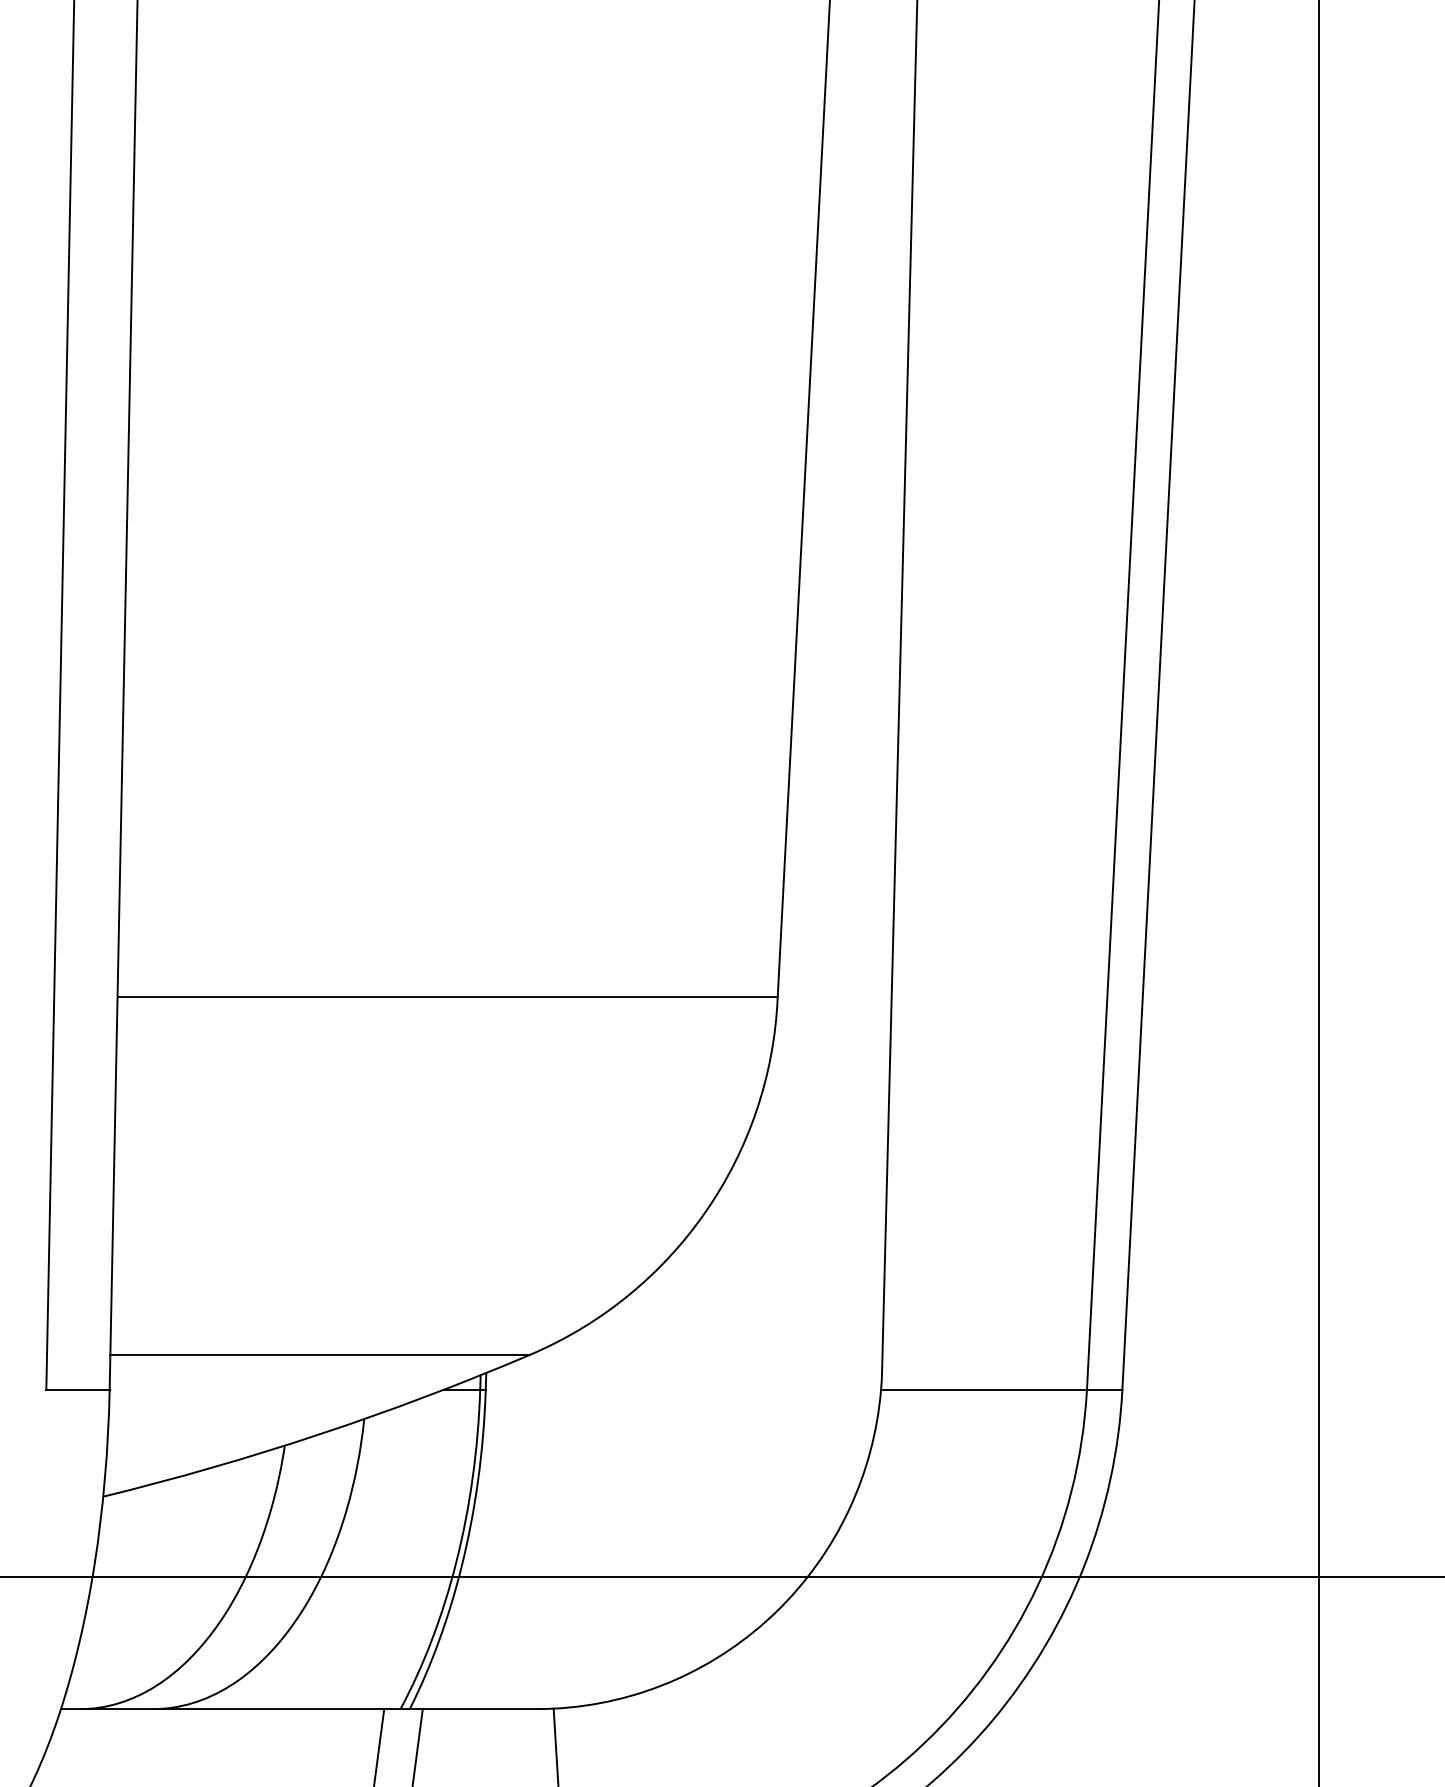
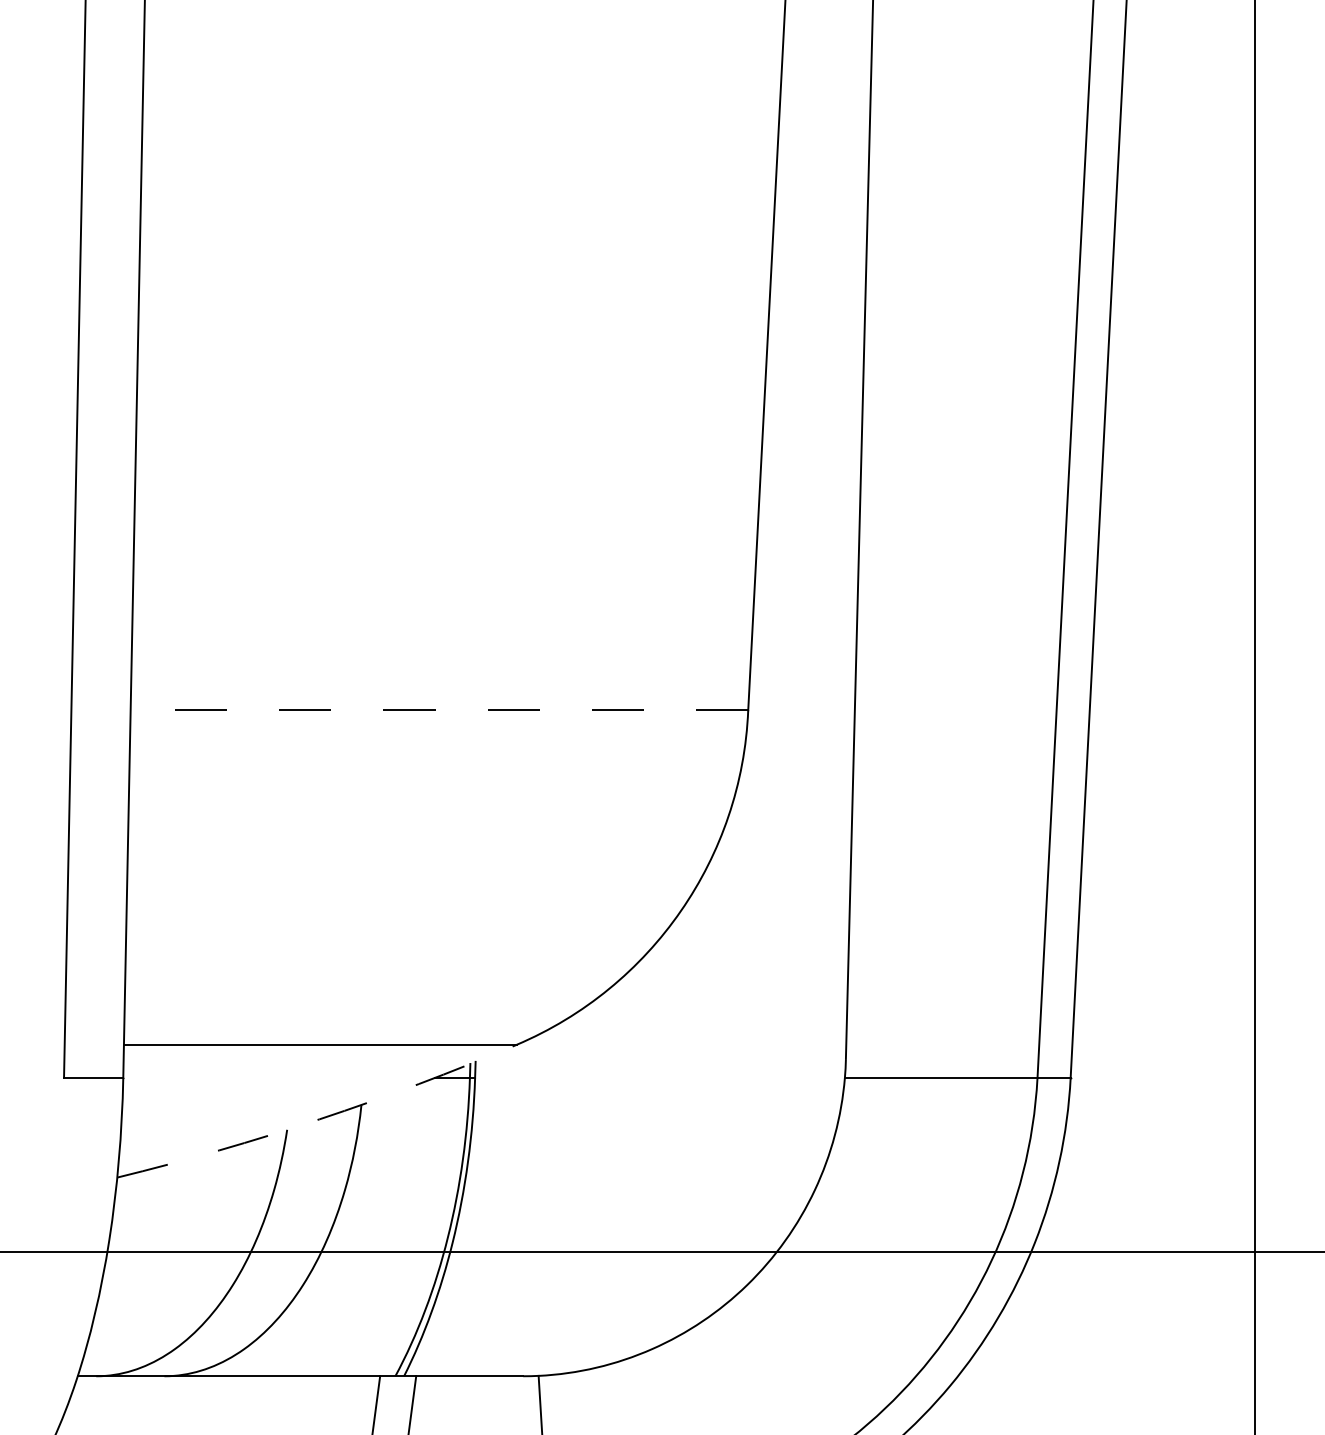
line: (447, 997) -> (439, 710), solid -> dashed
arc: (319, 1434) -> (319, 1119), solid -> dashed

